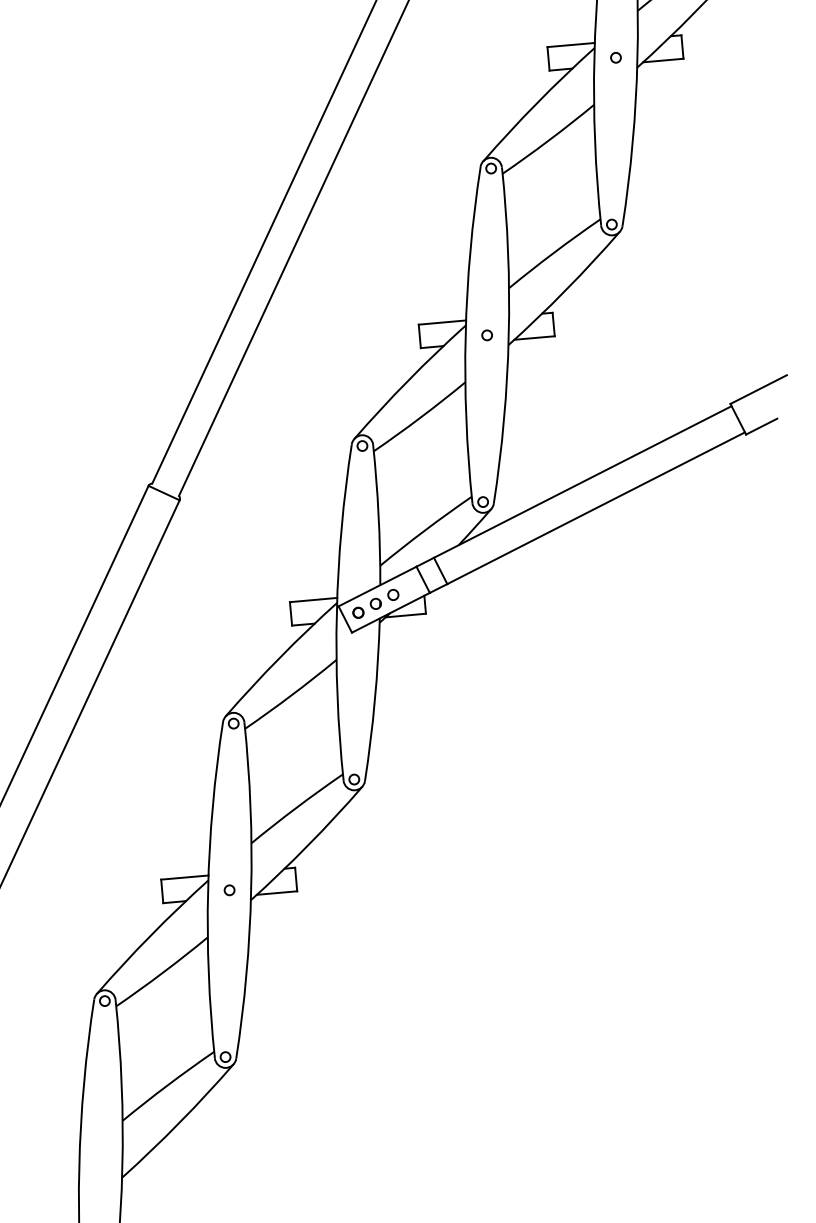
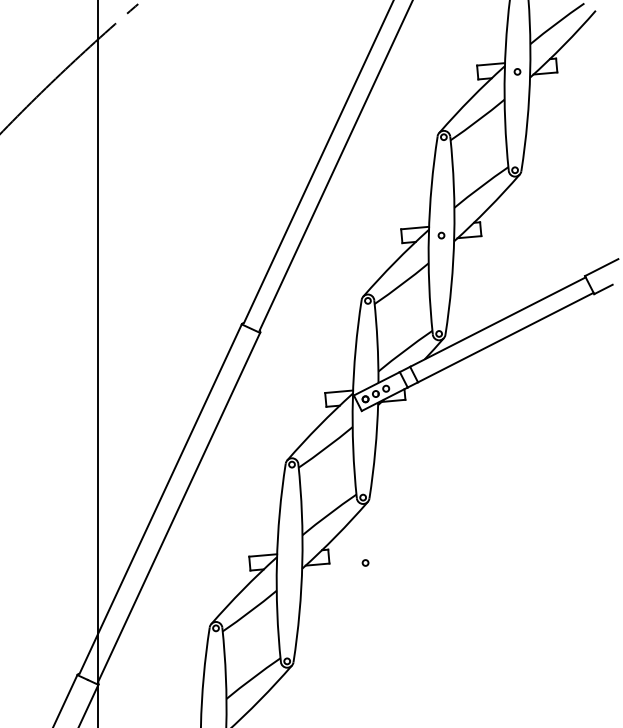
circle: (229, 889) -> (365, 562), moved

